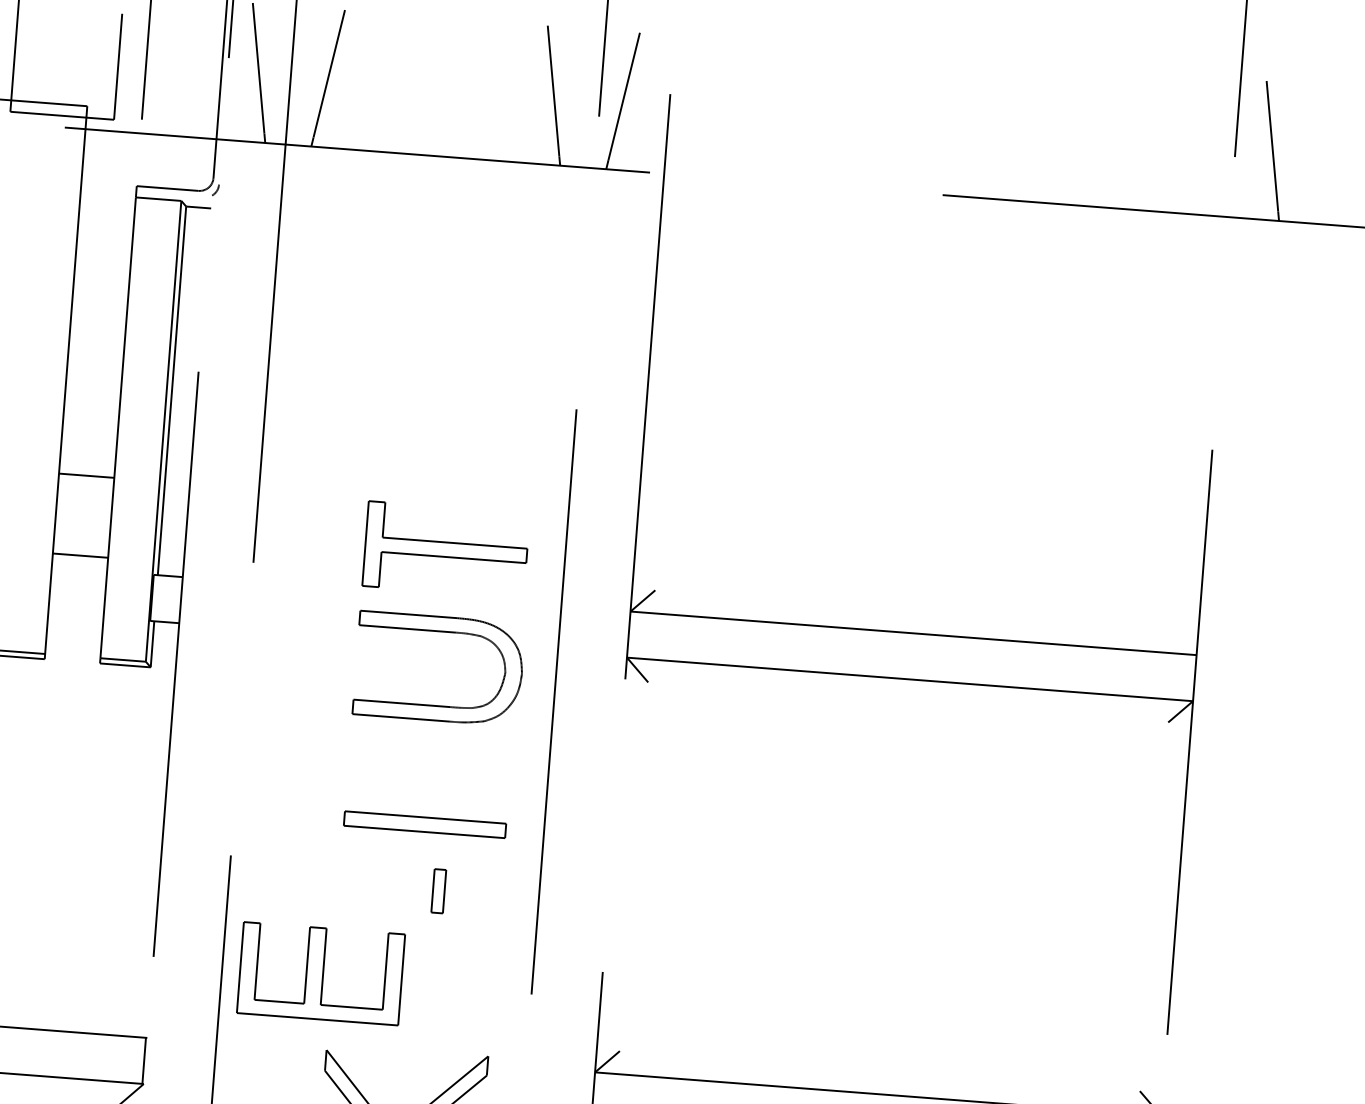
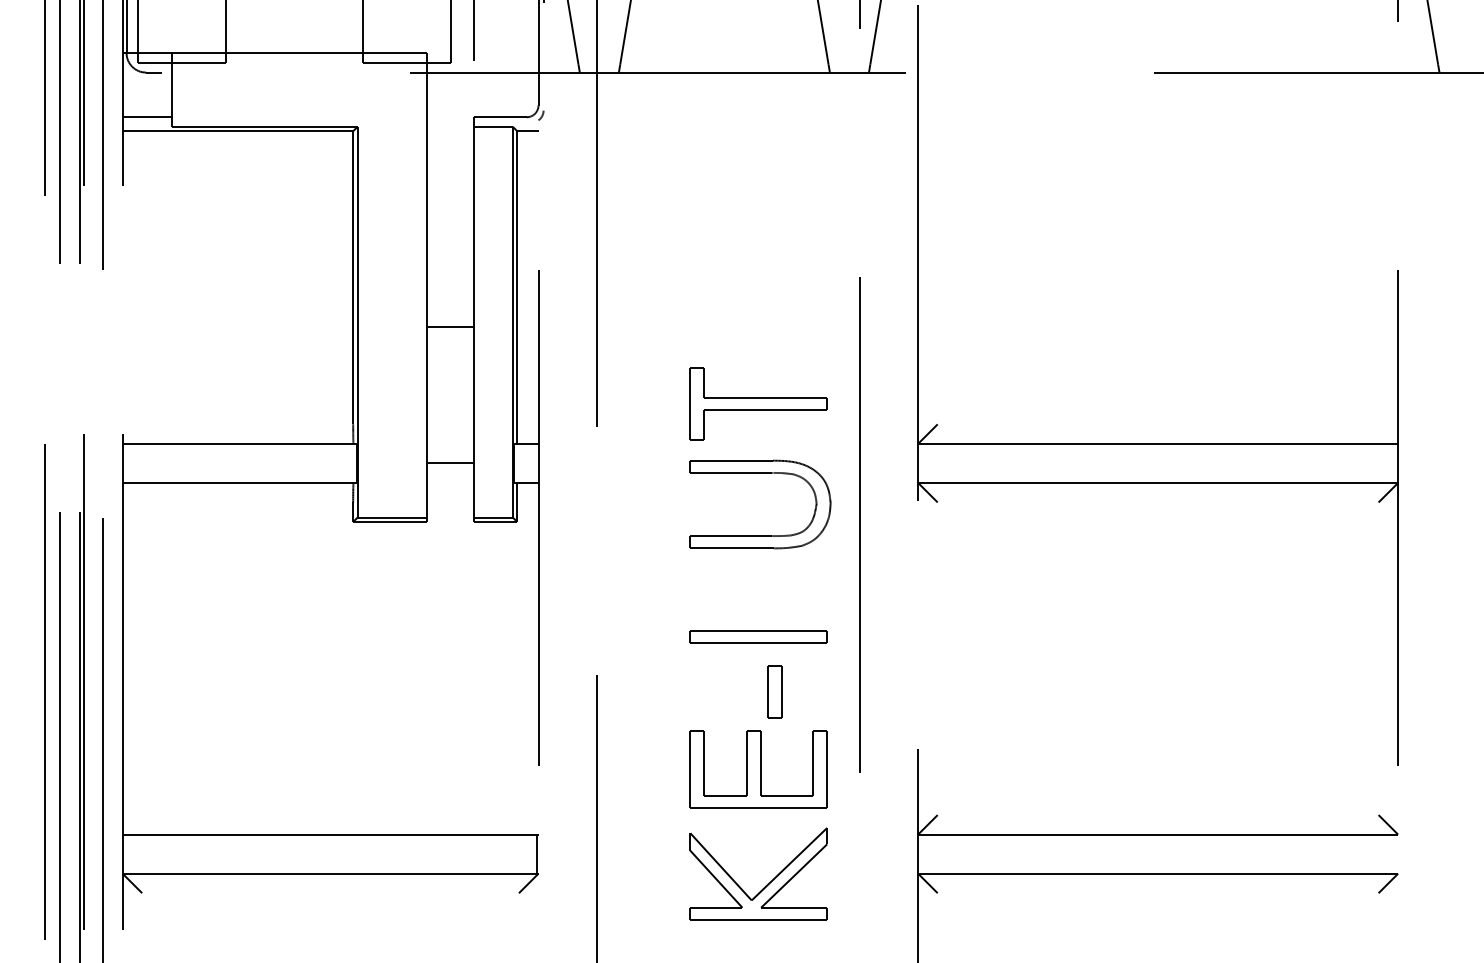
line: (86, 475) -> (450, 326), moved
line: (80, 555) -> (450, 463), moved
part: (438, 890) -> (774, 691), size x1.43
part: (320, 974) -> (758, 769), moved

